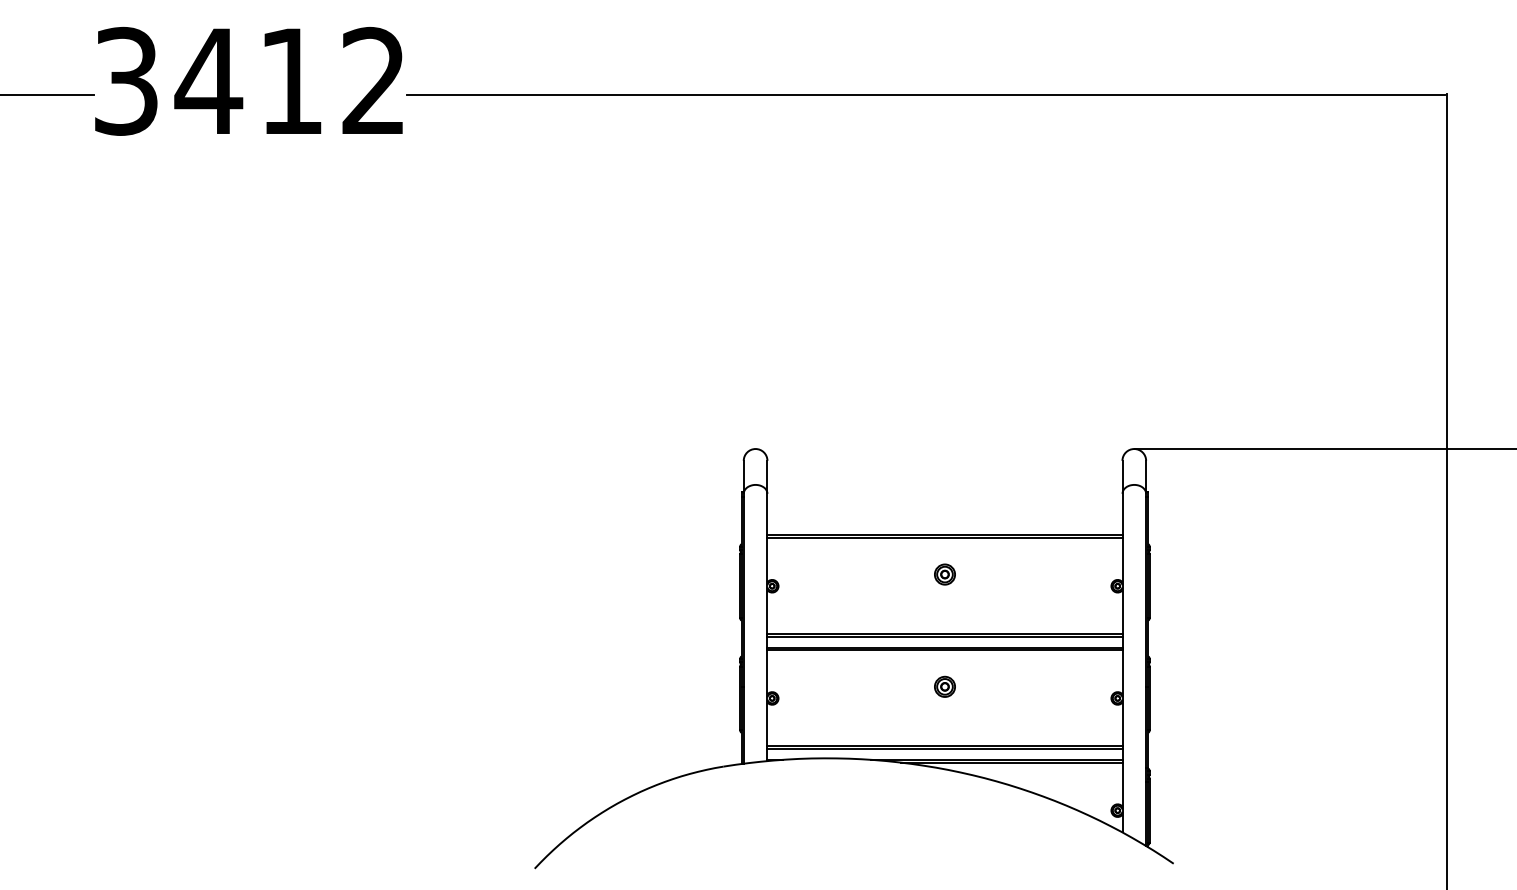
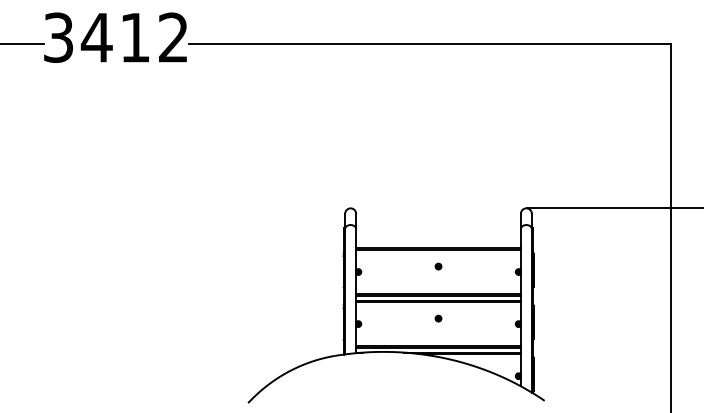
part: (944, 574) -> (438, 266), size x0.62
part: (944, 686) -> (438, 318), size x0.62

